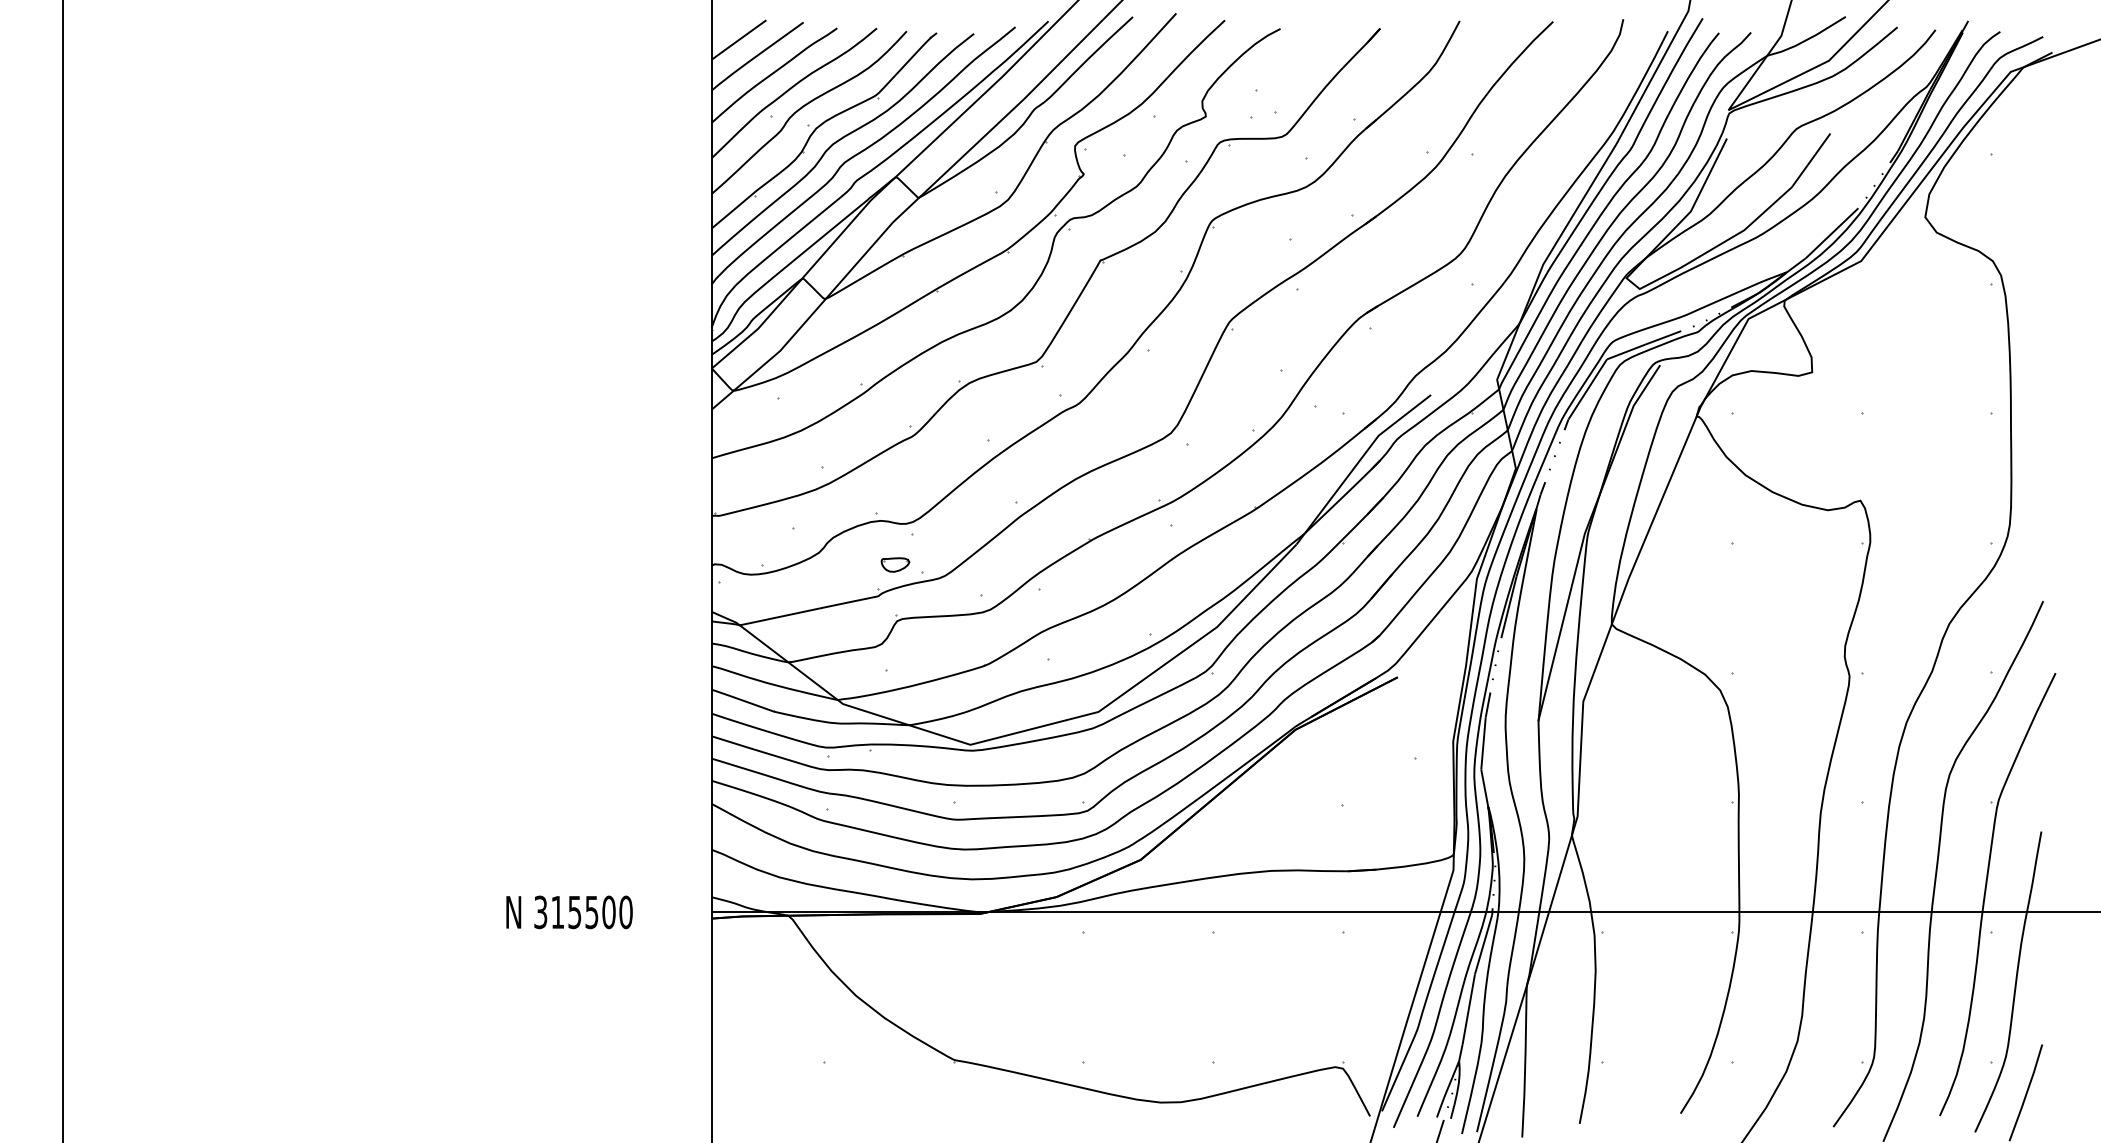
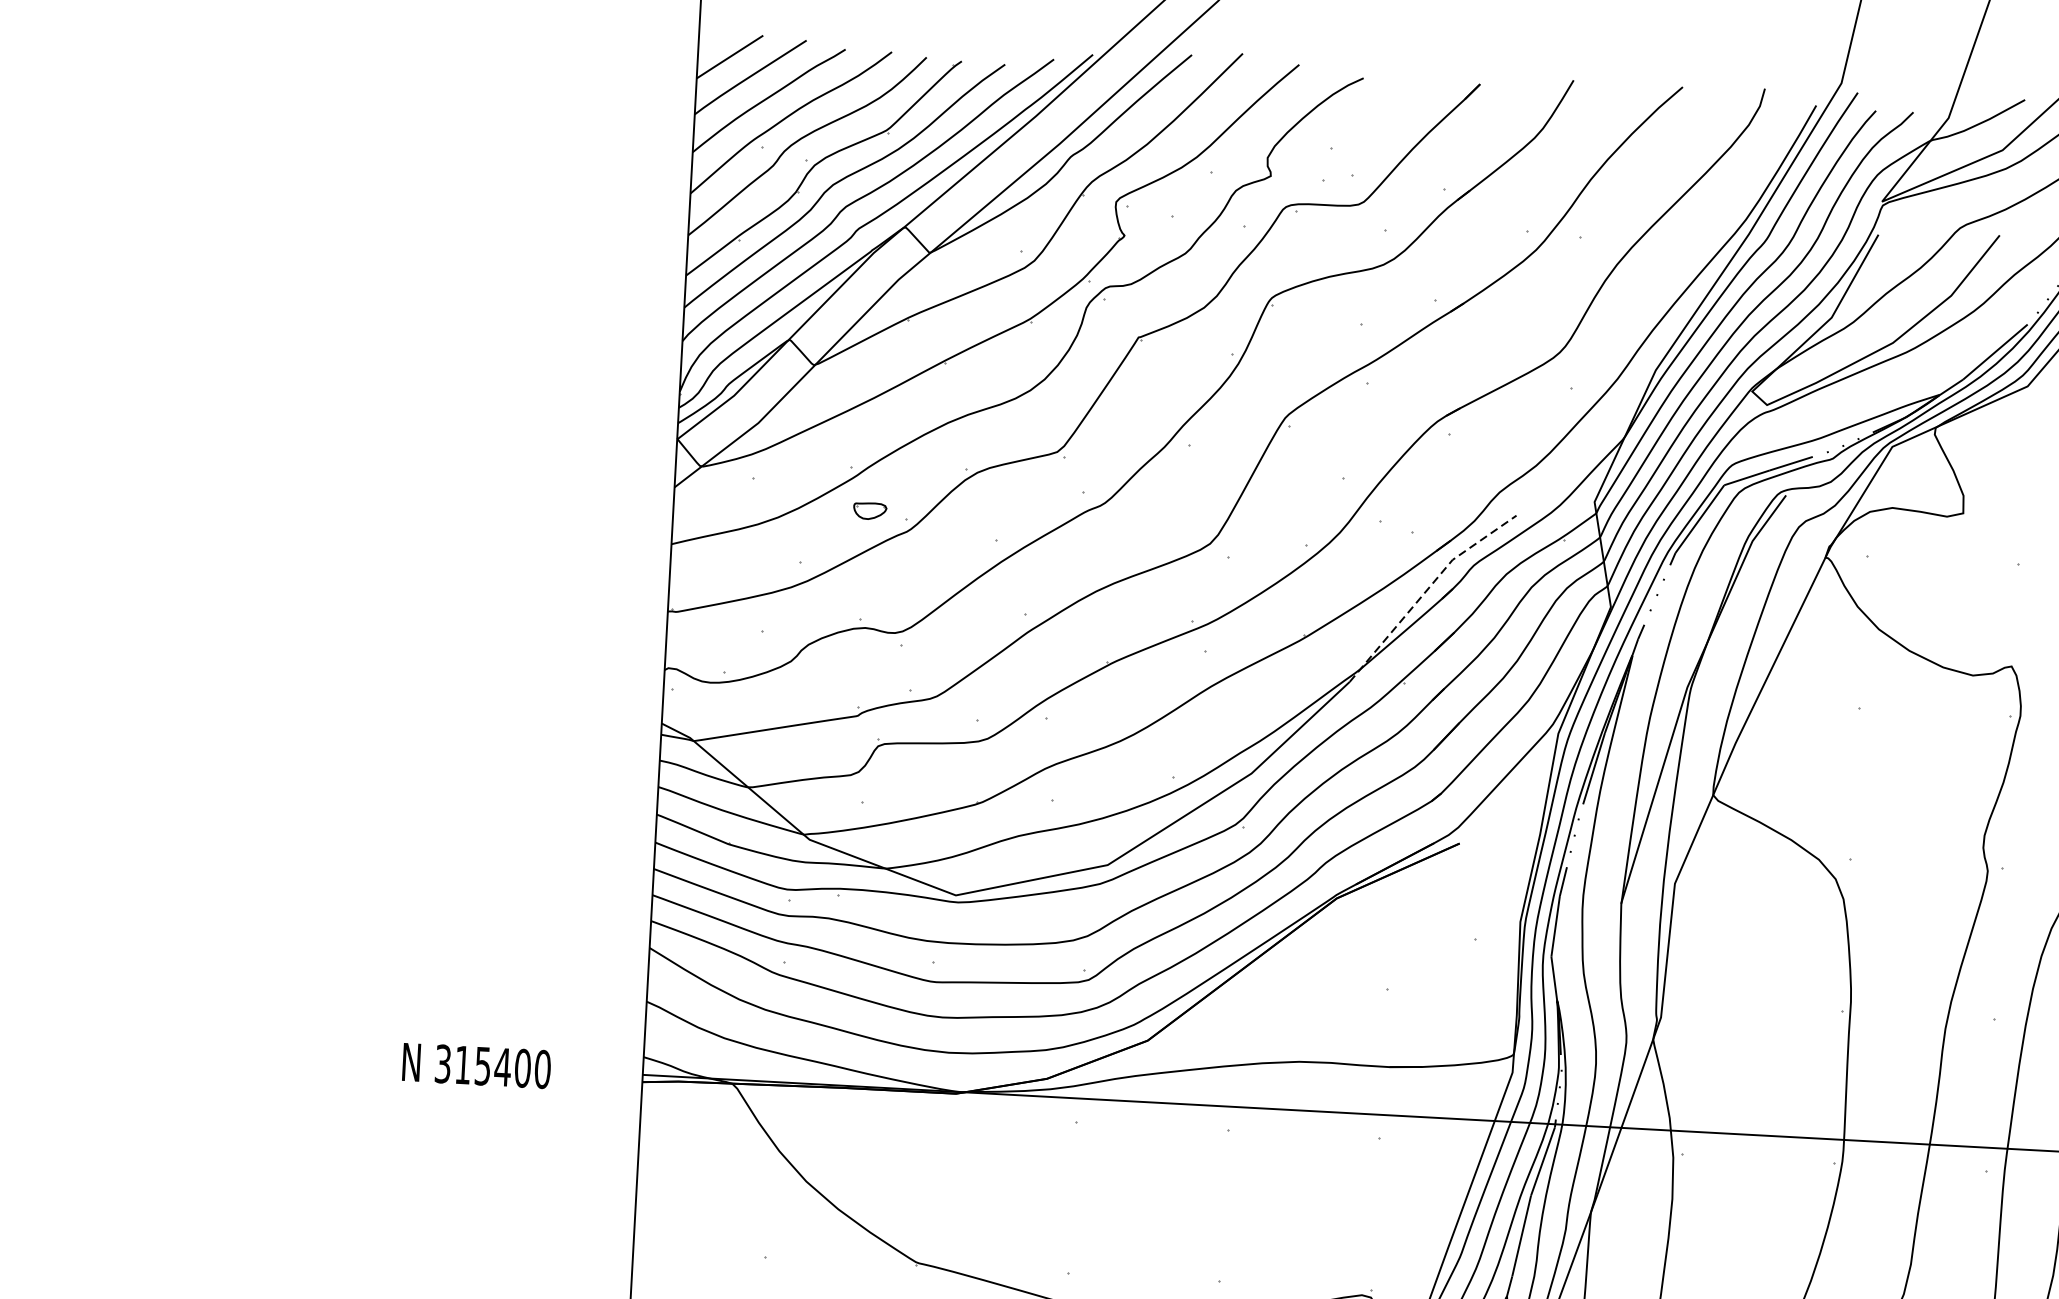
line: (1358, 462) -> (1427, 589), solid -> dashed
part: (895, 564) -> (870, 510), moved
text: (591, 912) -> (502, 1067), 315500 -> 315400

